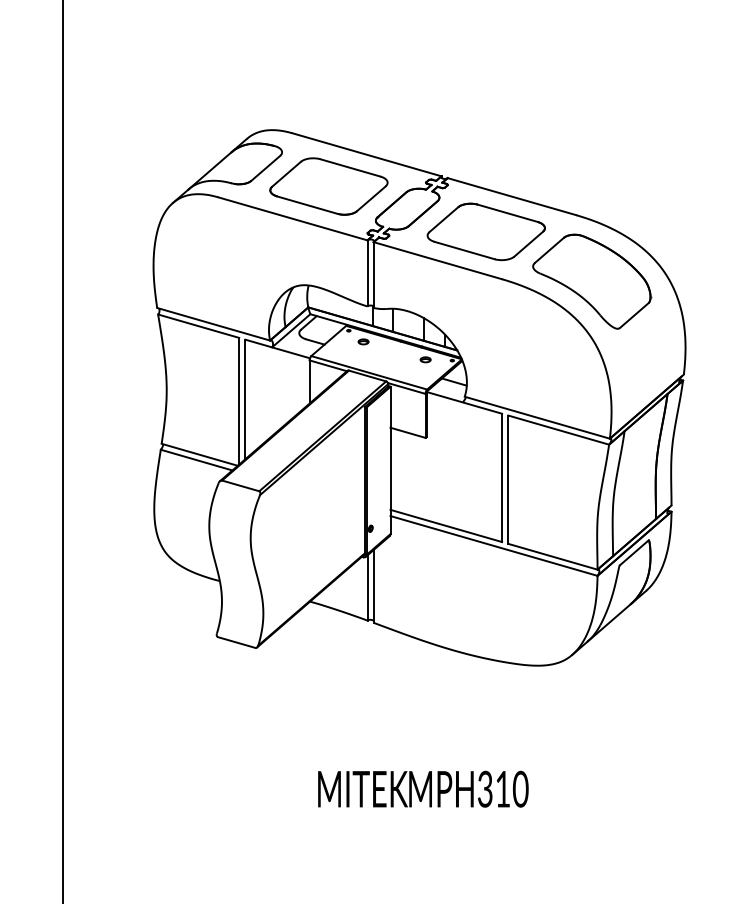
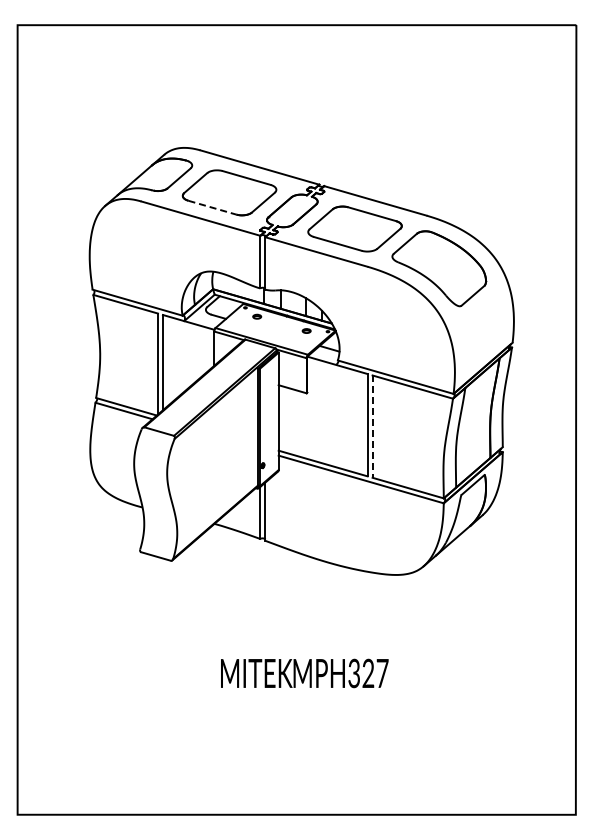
line: (307, 204) -> (212, 207), solid -> dashed
line: (508, 480) -> (372, 427), solid -> dashed
text: (511, 789) -> (375, 673), MPH310 -> MPH327

